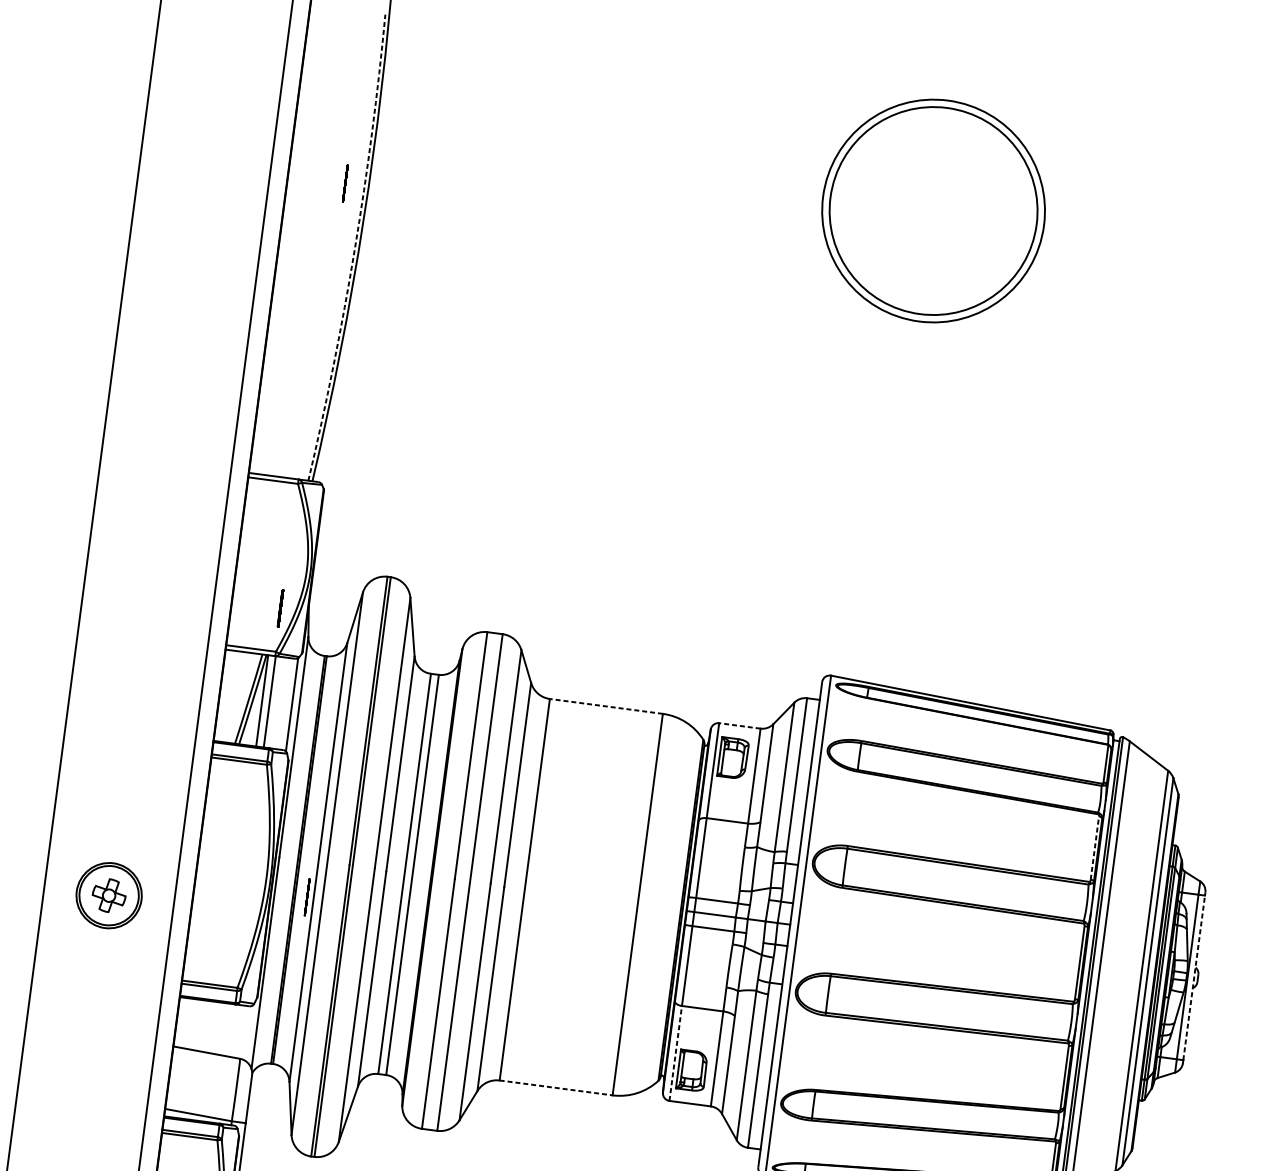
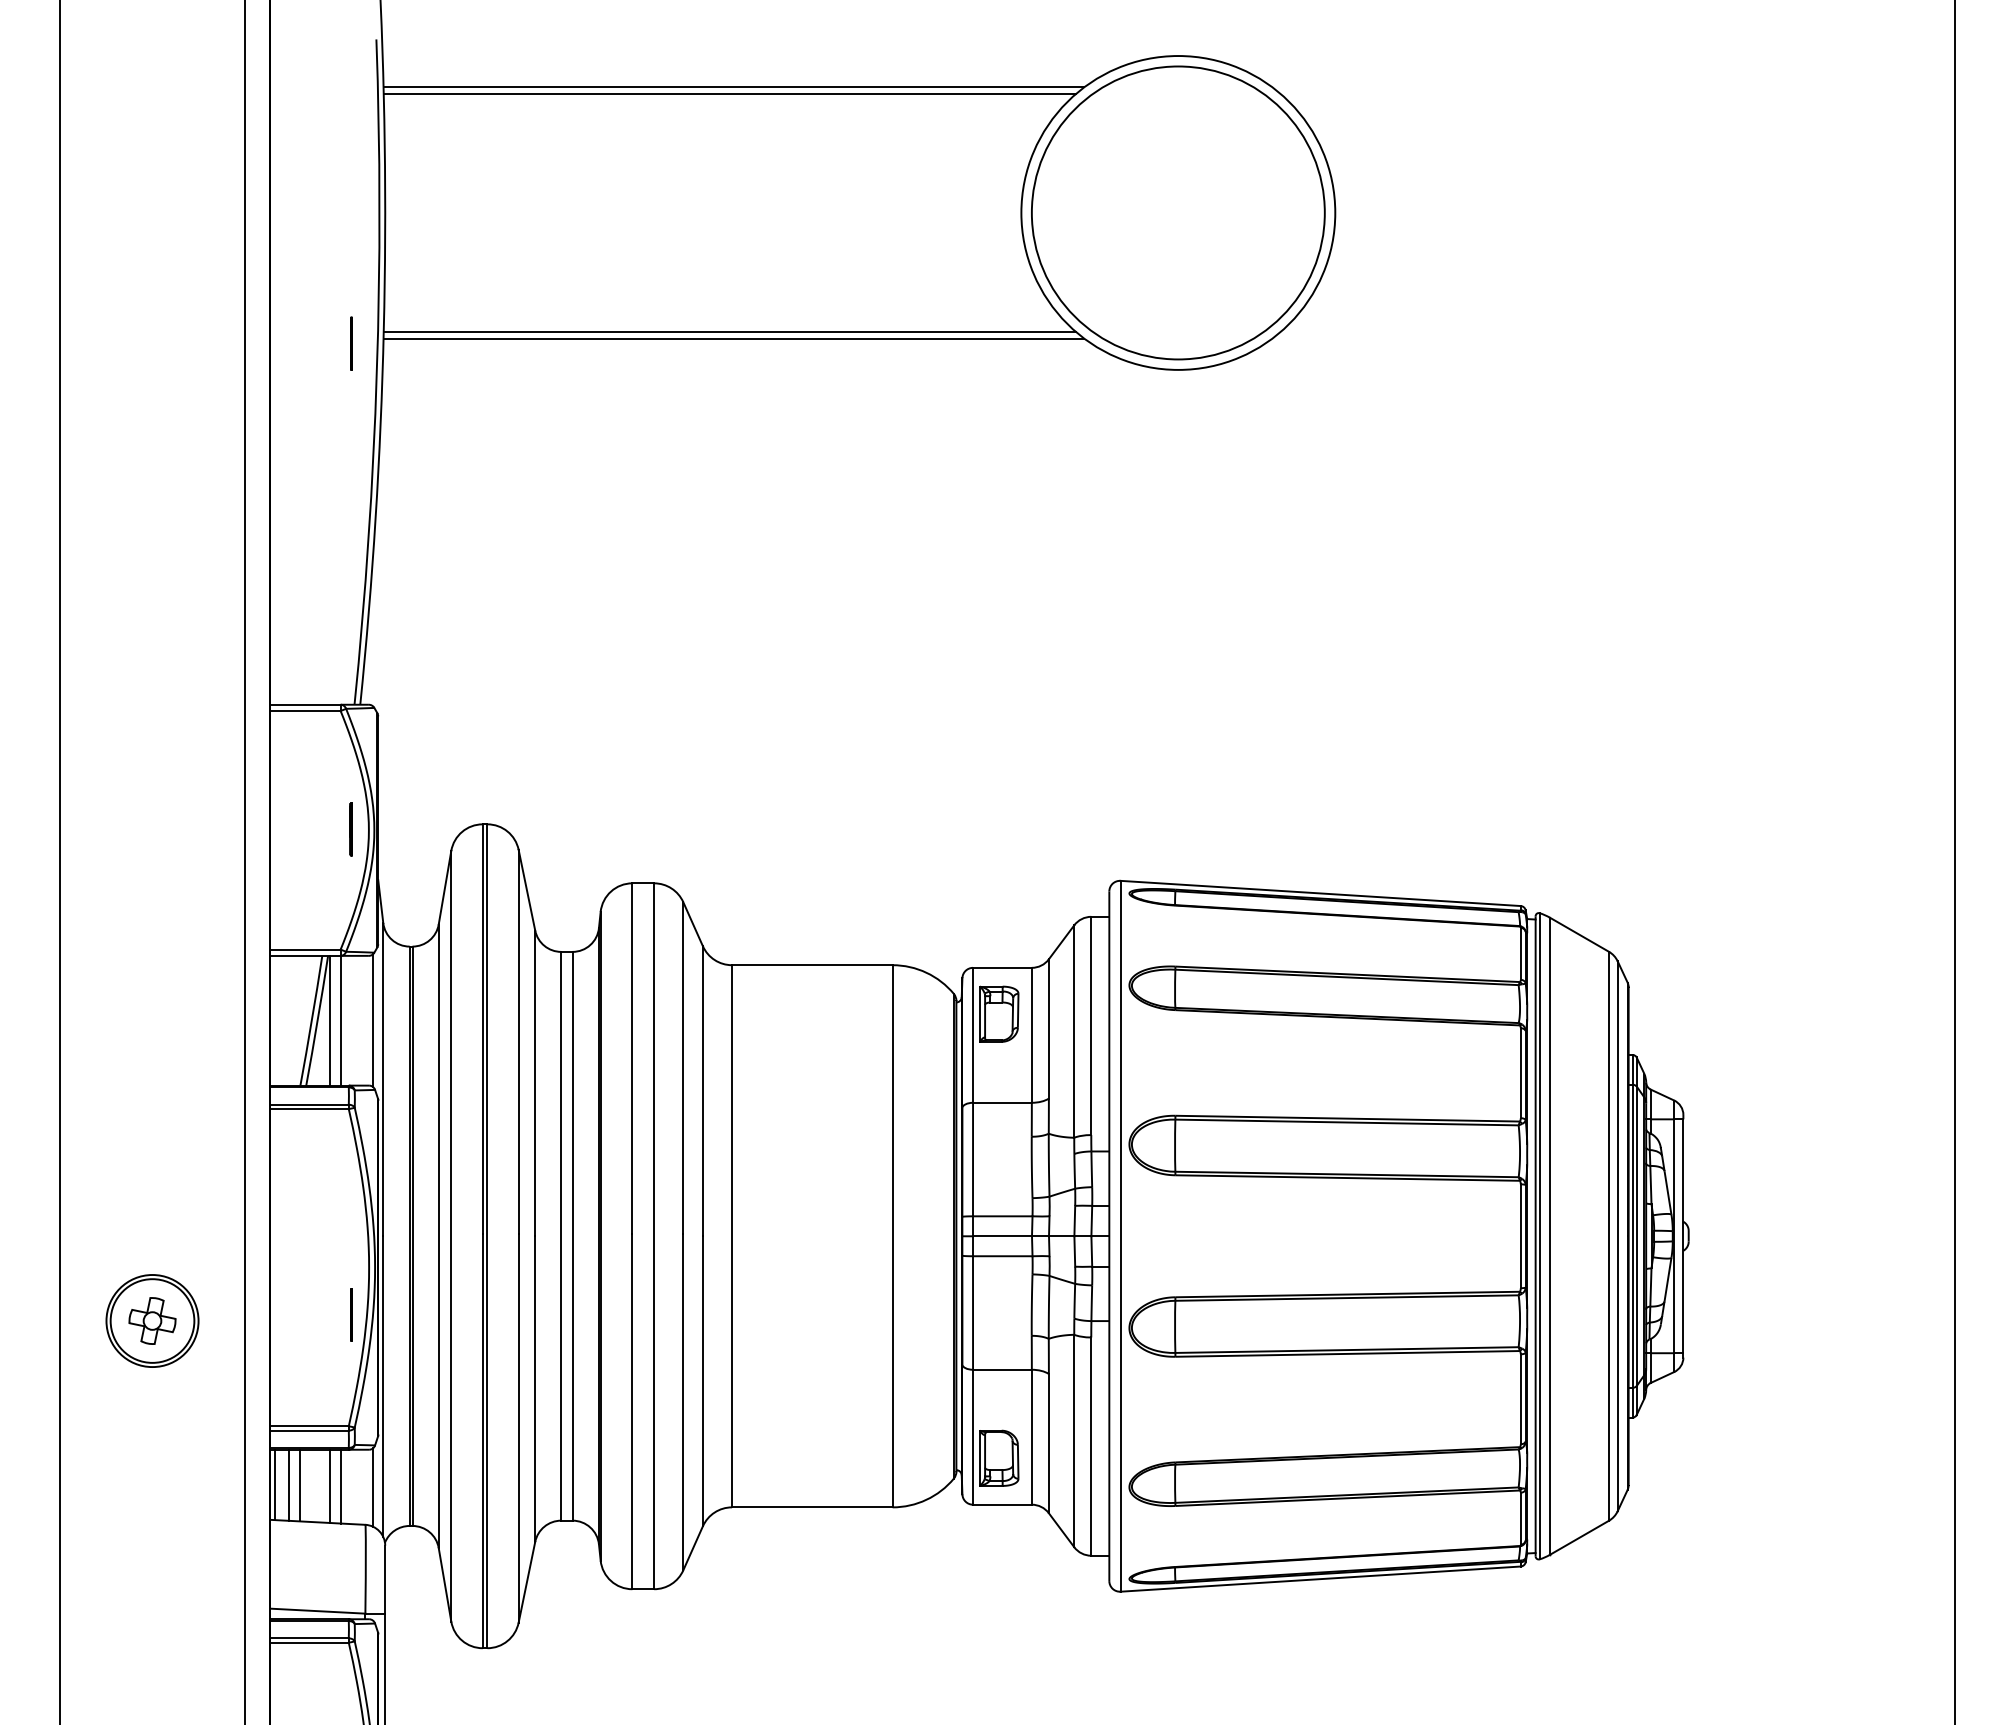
line: (632, 81) -> (733, 87), added
line: (628, 85) -> (729, 93), added
line: (345, 183) -> (351, 343), moved
arc: (354, 249) -> (376, 372), dashed -> solid
line: (606, 253) -> (729, 332), added
line: (608, 258) -> (733, 338), added
line: (280, 608) -> (350, 829), moved
line: (605, 706) -> (811, 965), dashed -> solid
line: (739, 725) -> (1001, 967), dashed -> solid
line: (1094, 847) -> (1520, 1072), dashed -> solid
line: (307, 897) -> (351, 1314), moved
line: (1194, 978) -> (1683, 1236), dashed -> solid
line: (179, 1022) -> (274, 1484), added
line: (189, 1023) -> (288, 1484), added
line: (198, 1025) -> (300, 1485), added
line: (219, 1028) -> (330, 1486), added
line: (226, 1029) -> (341, 1486), added
line: (248, 1033) -> (372, 1487), added
line: (676, 1052) -> (973, 1436), dashed -> solid
line: (556, 1088) -> (812, 1507), dashed -> solid

